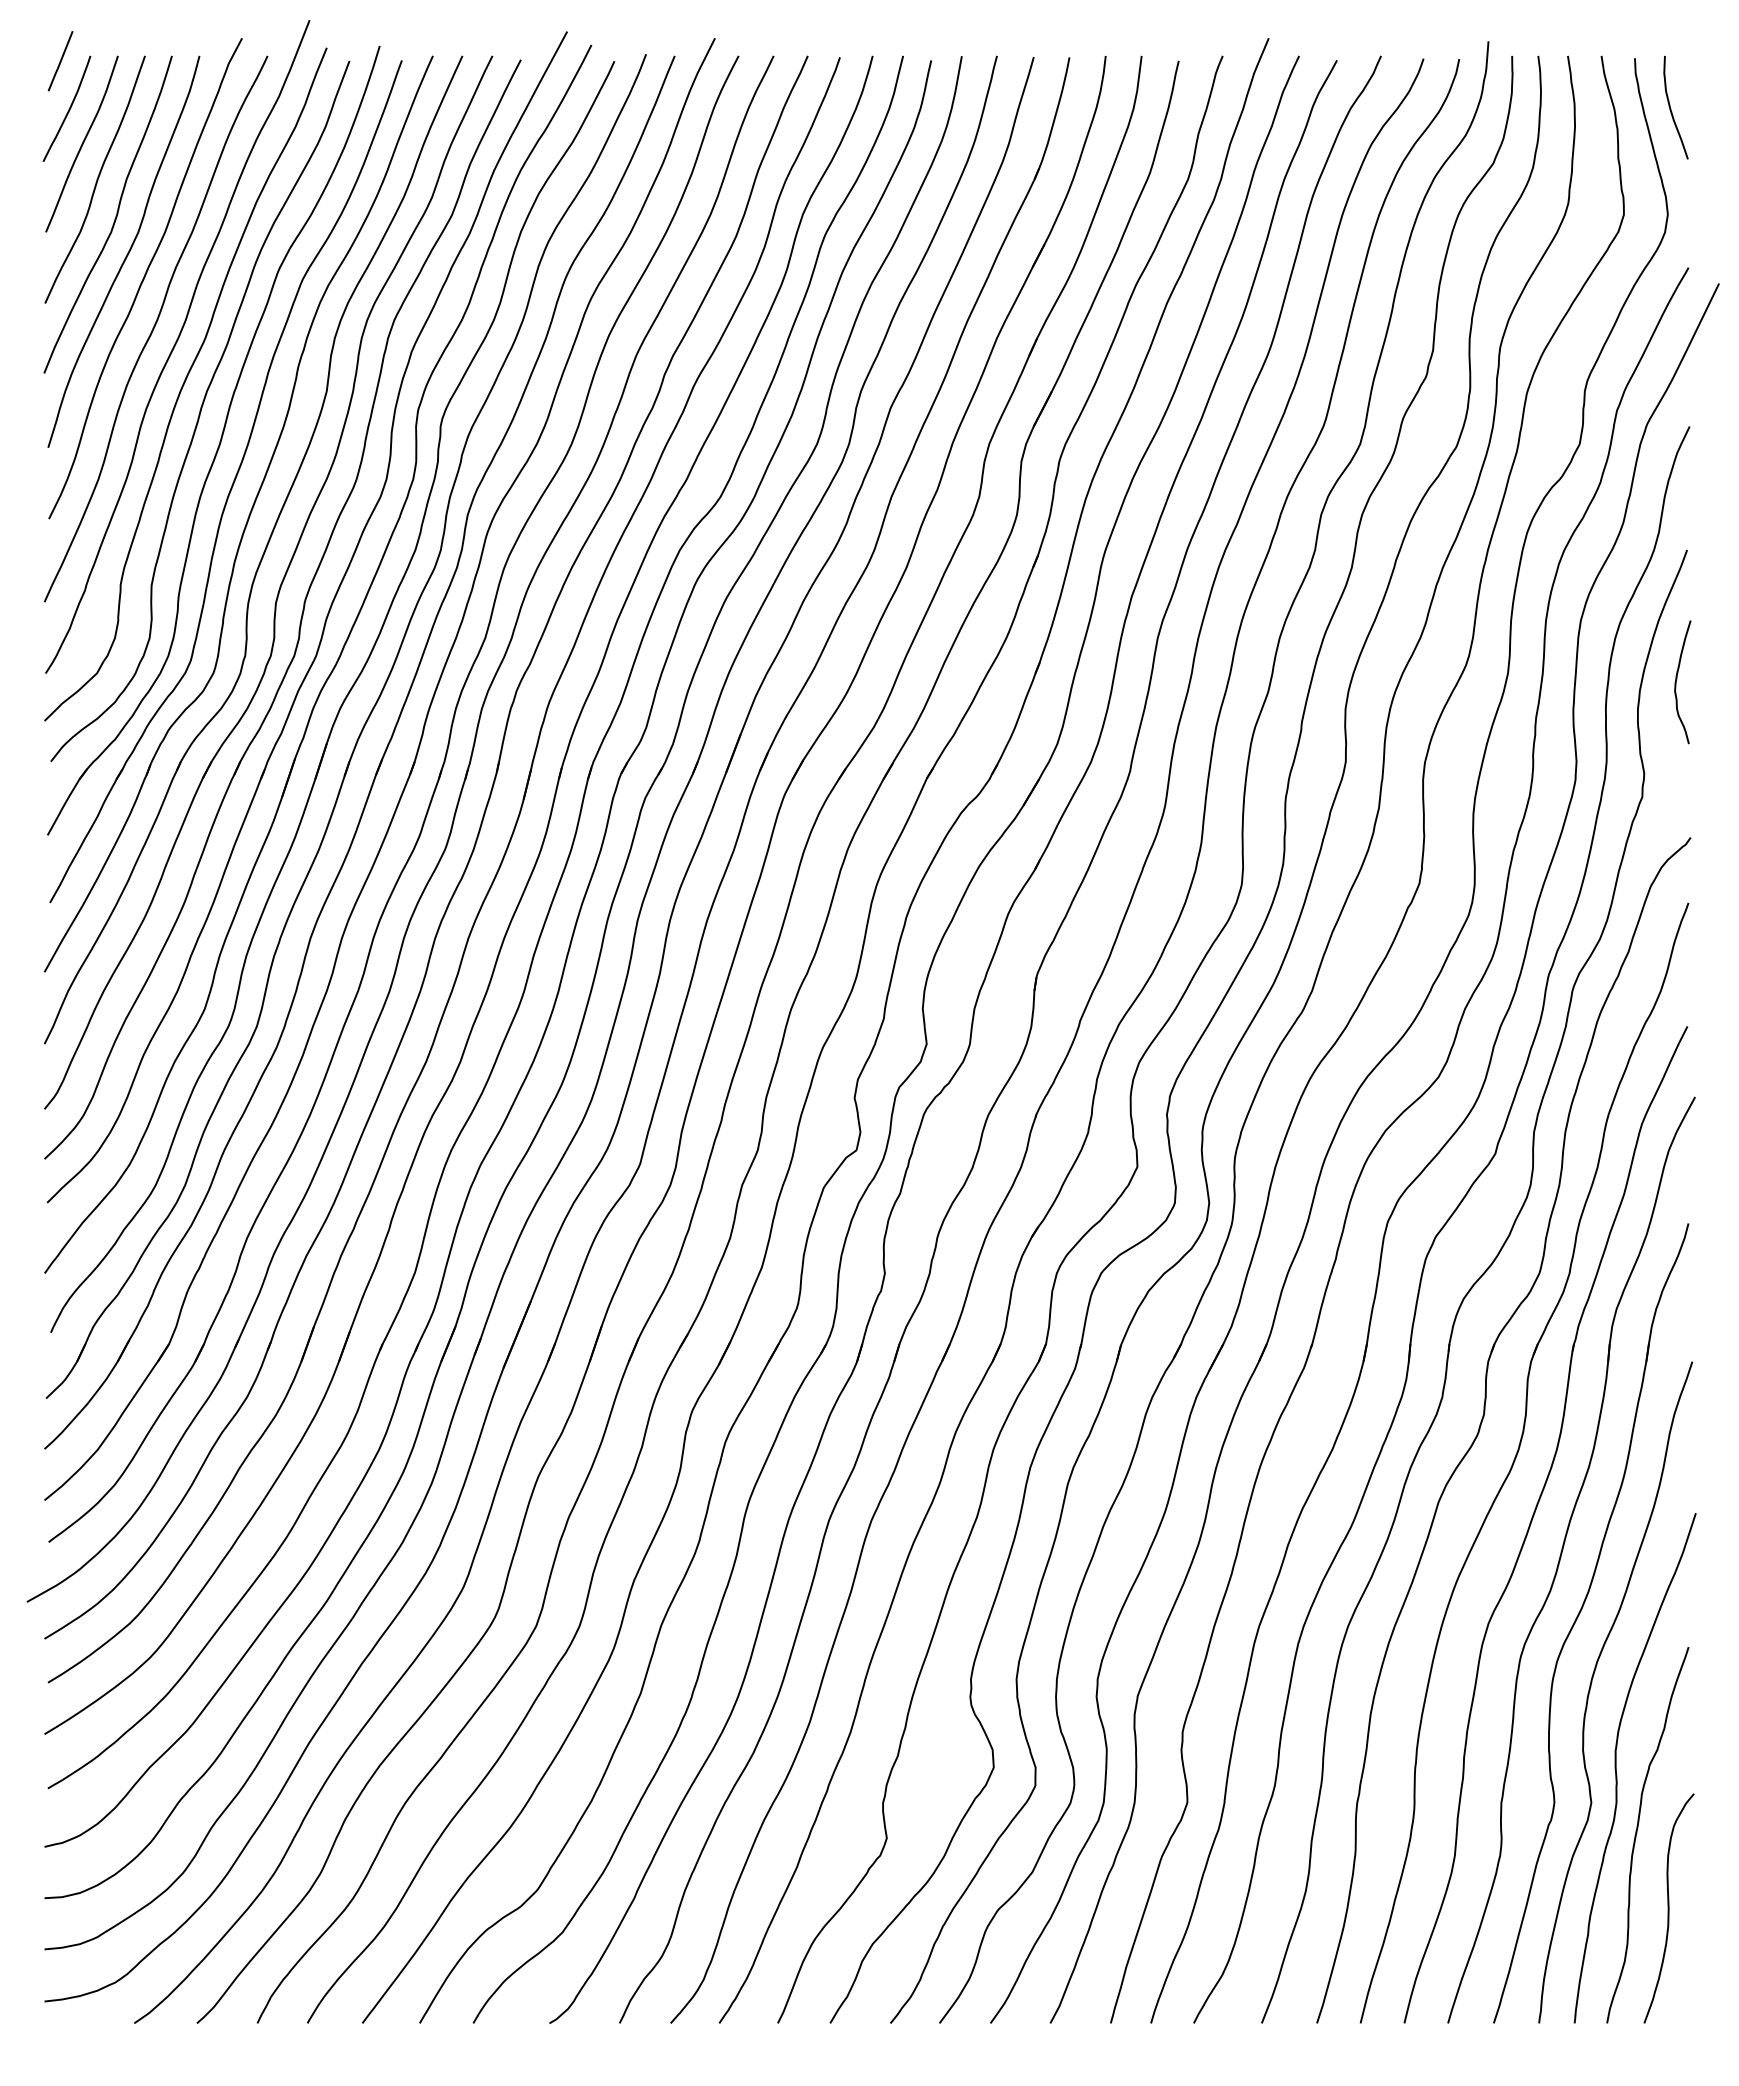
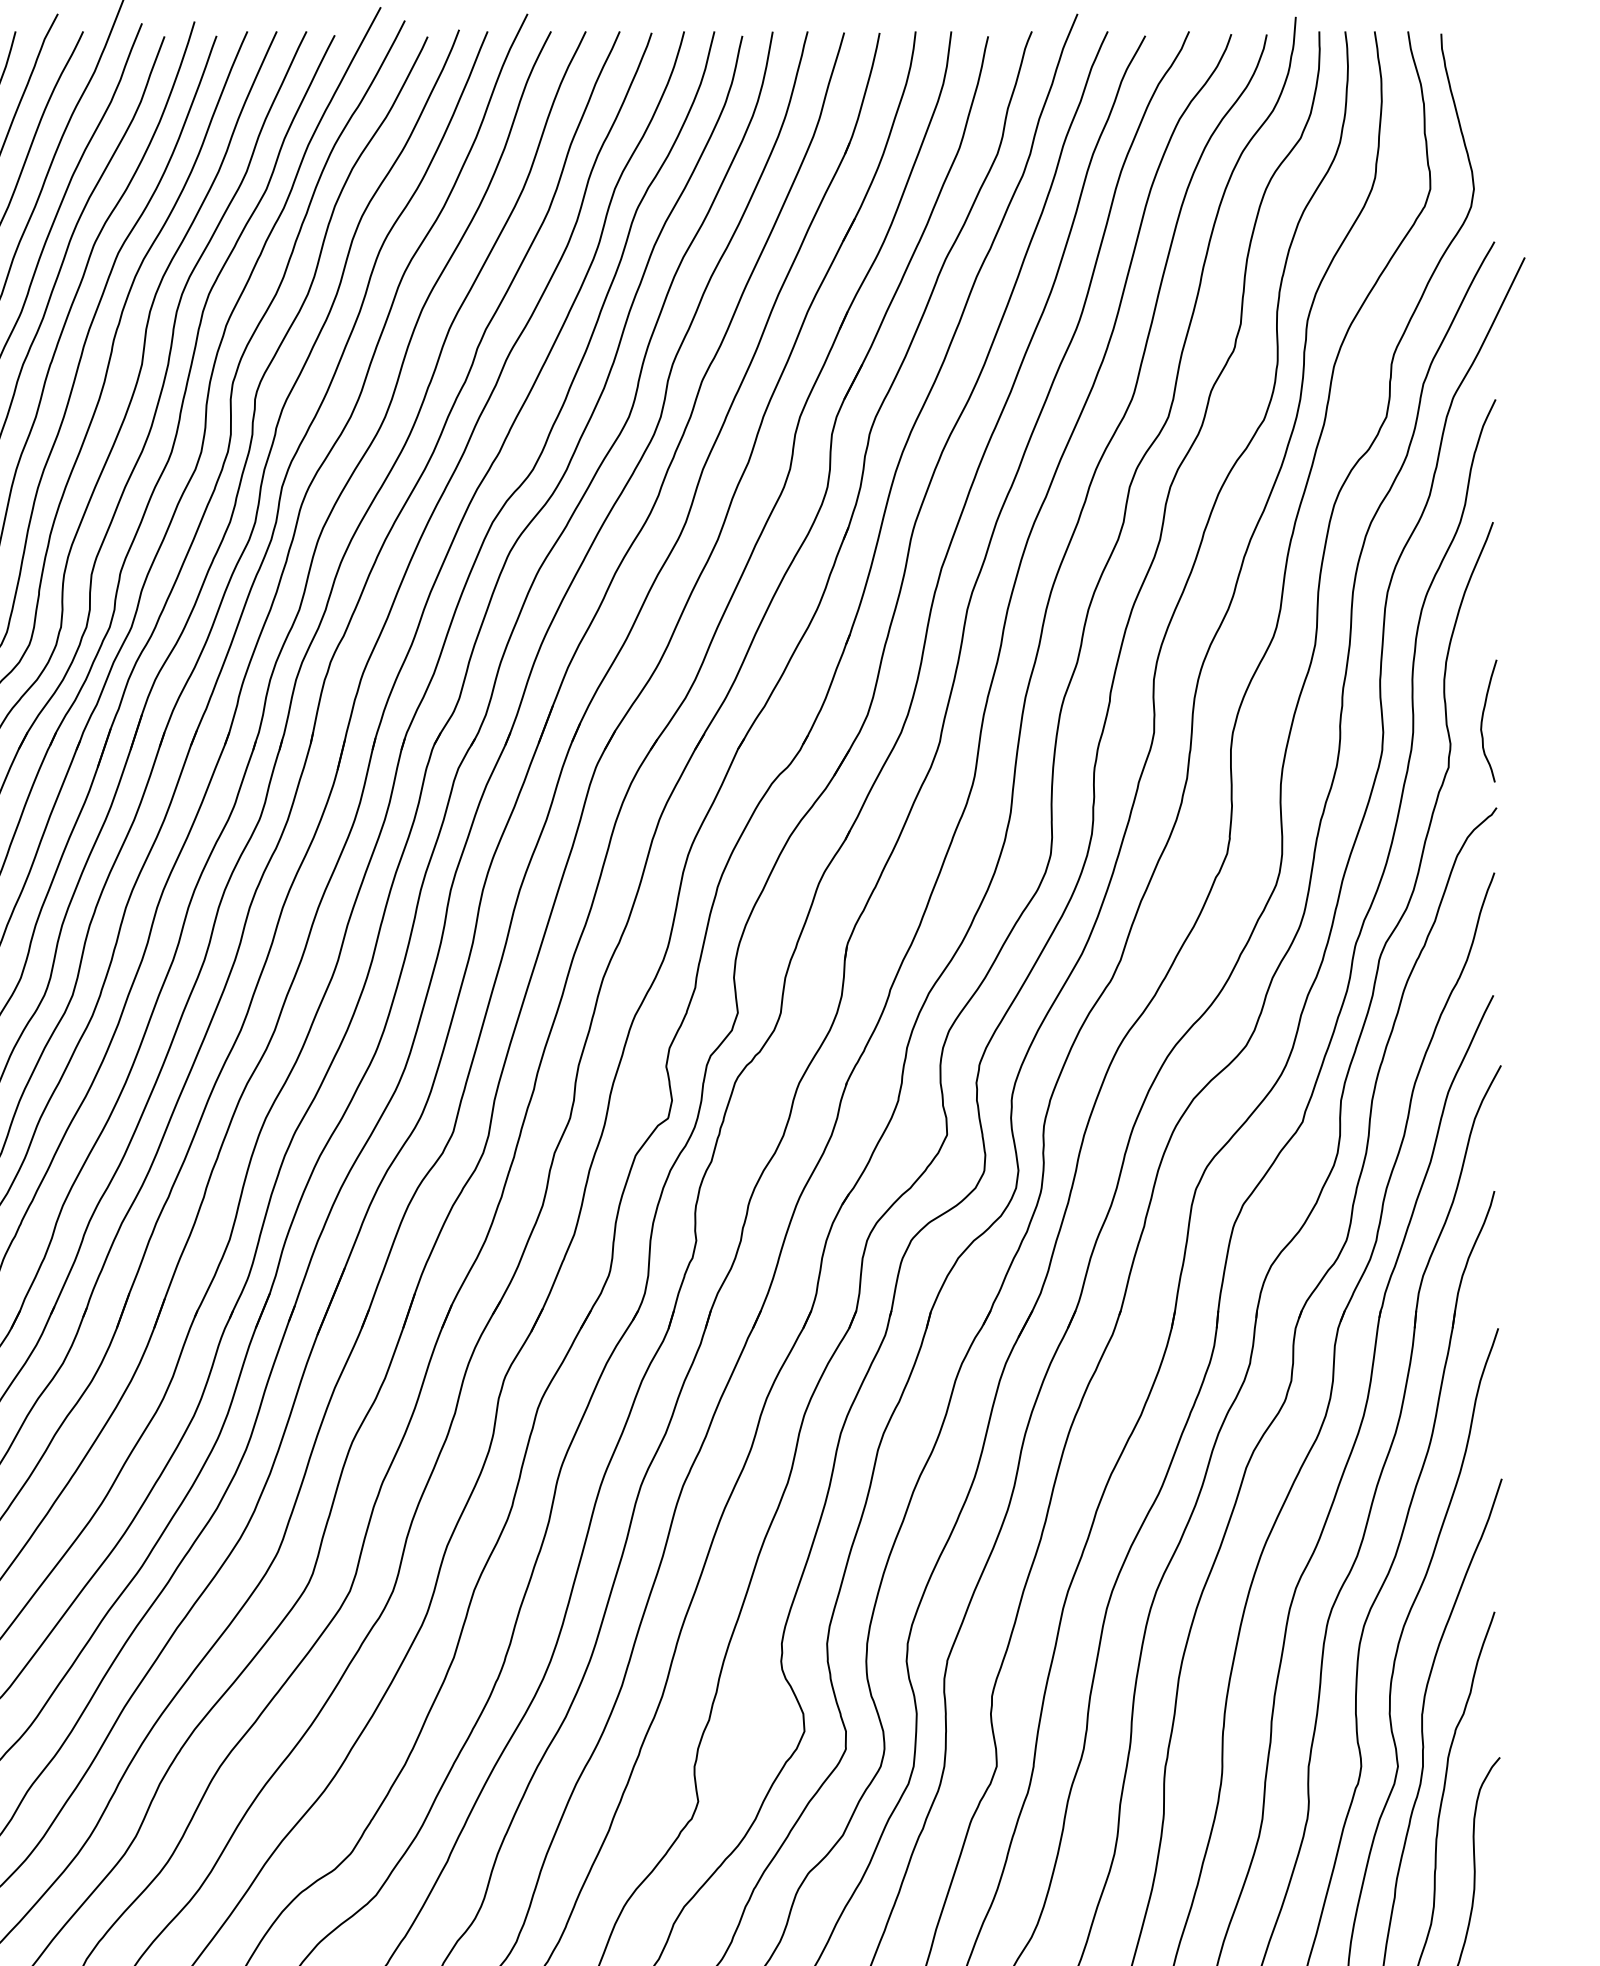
curve: (1671, 108) -> (1477, 83), removed
curve: (1677, 679) -> (1483, 718), moved

